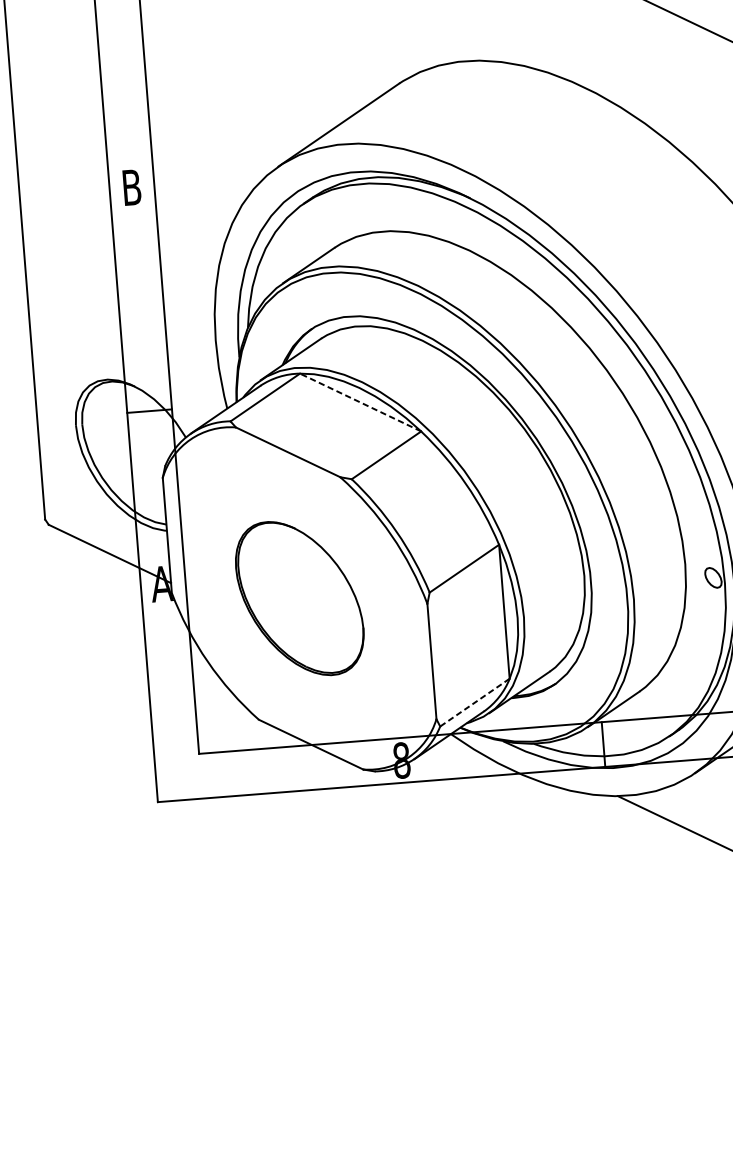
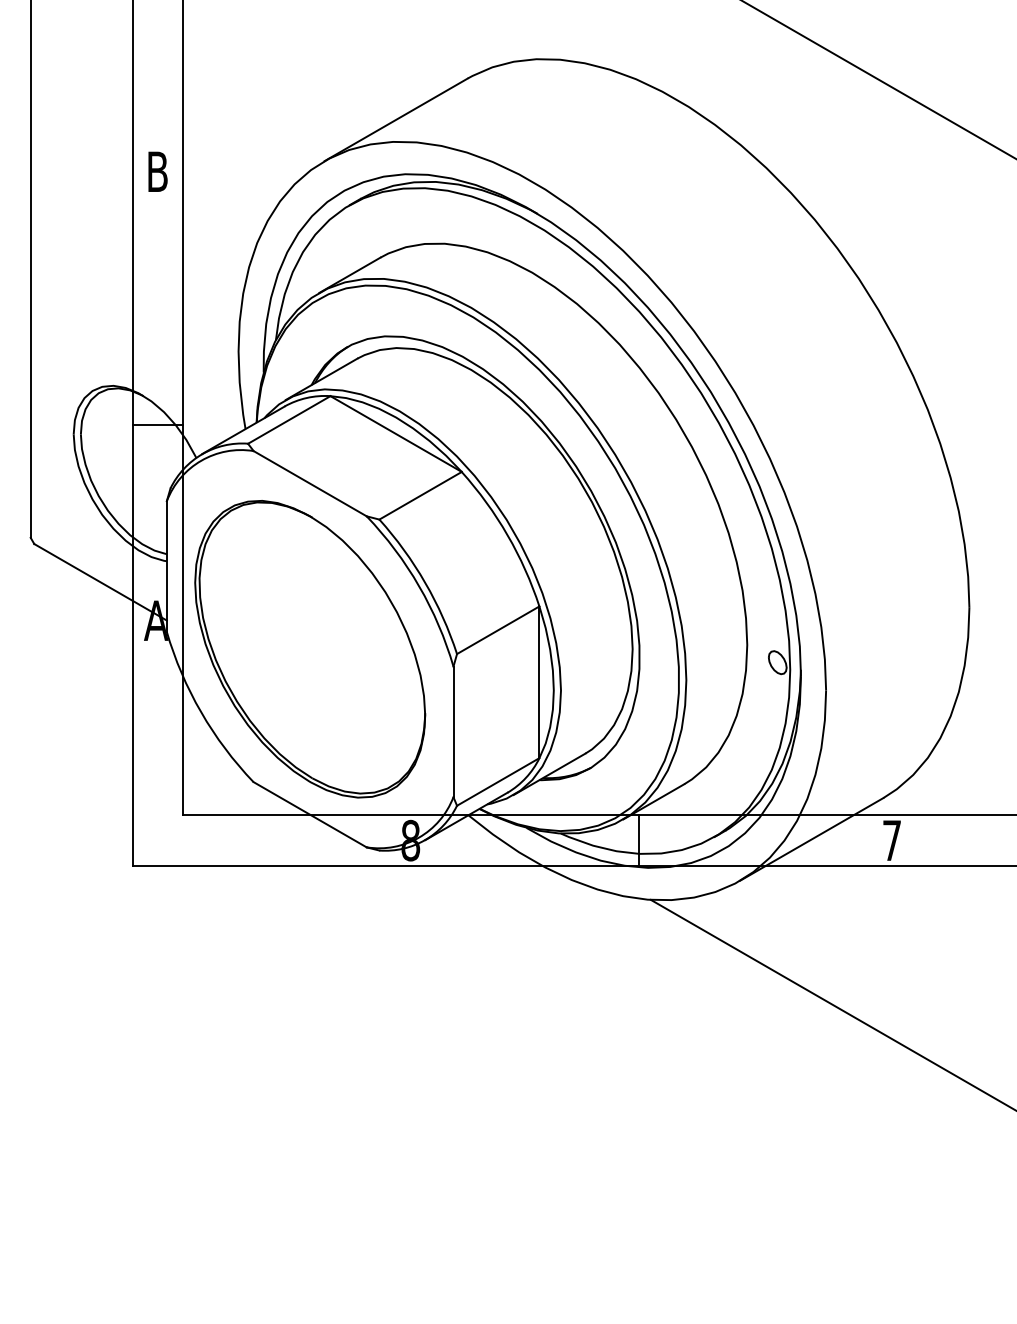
line: (360, 402) -> (396, 434), dashed -> solid
part: (299, 598) -> (310, 649), size x1.67
line: (475, 702) -> (498, 781), dashed -> solid

